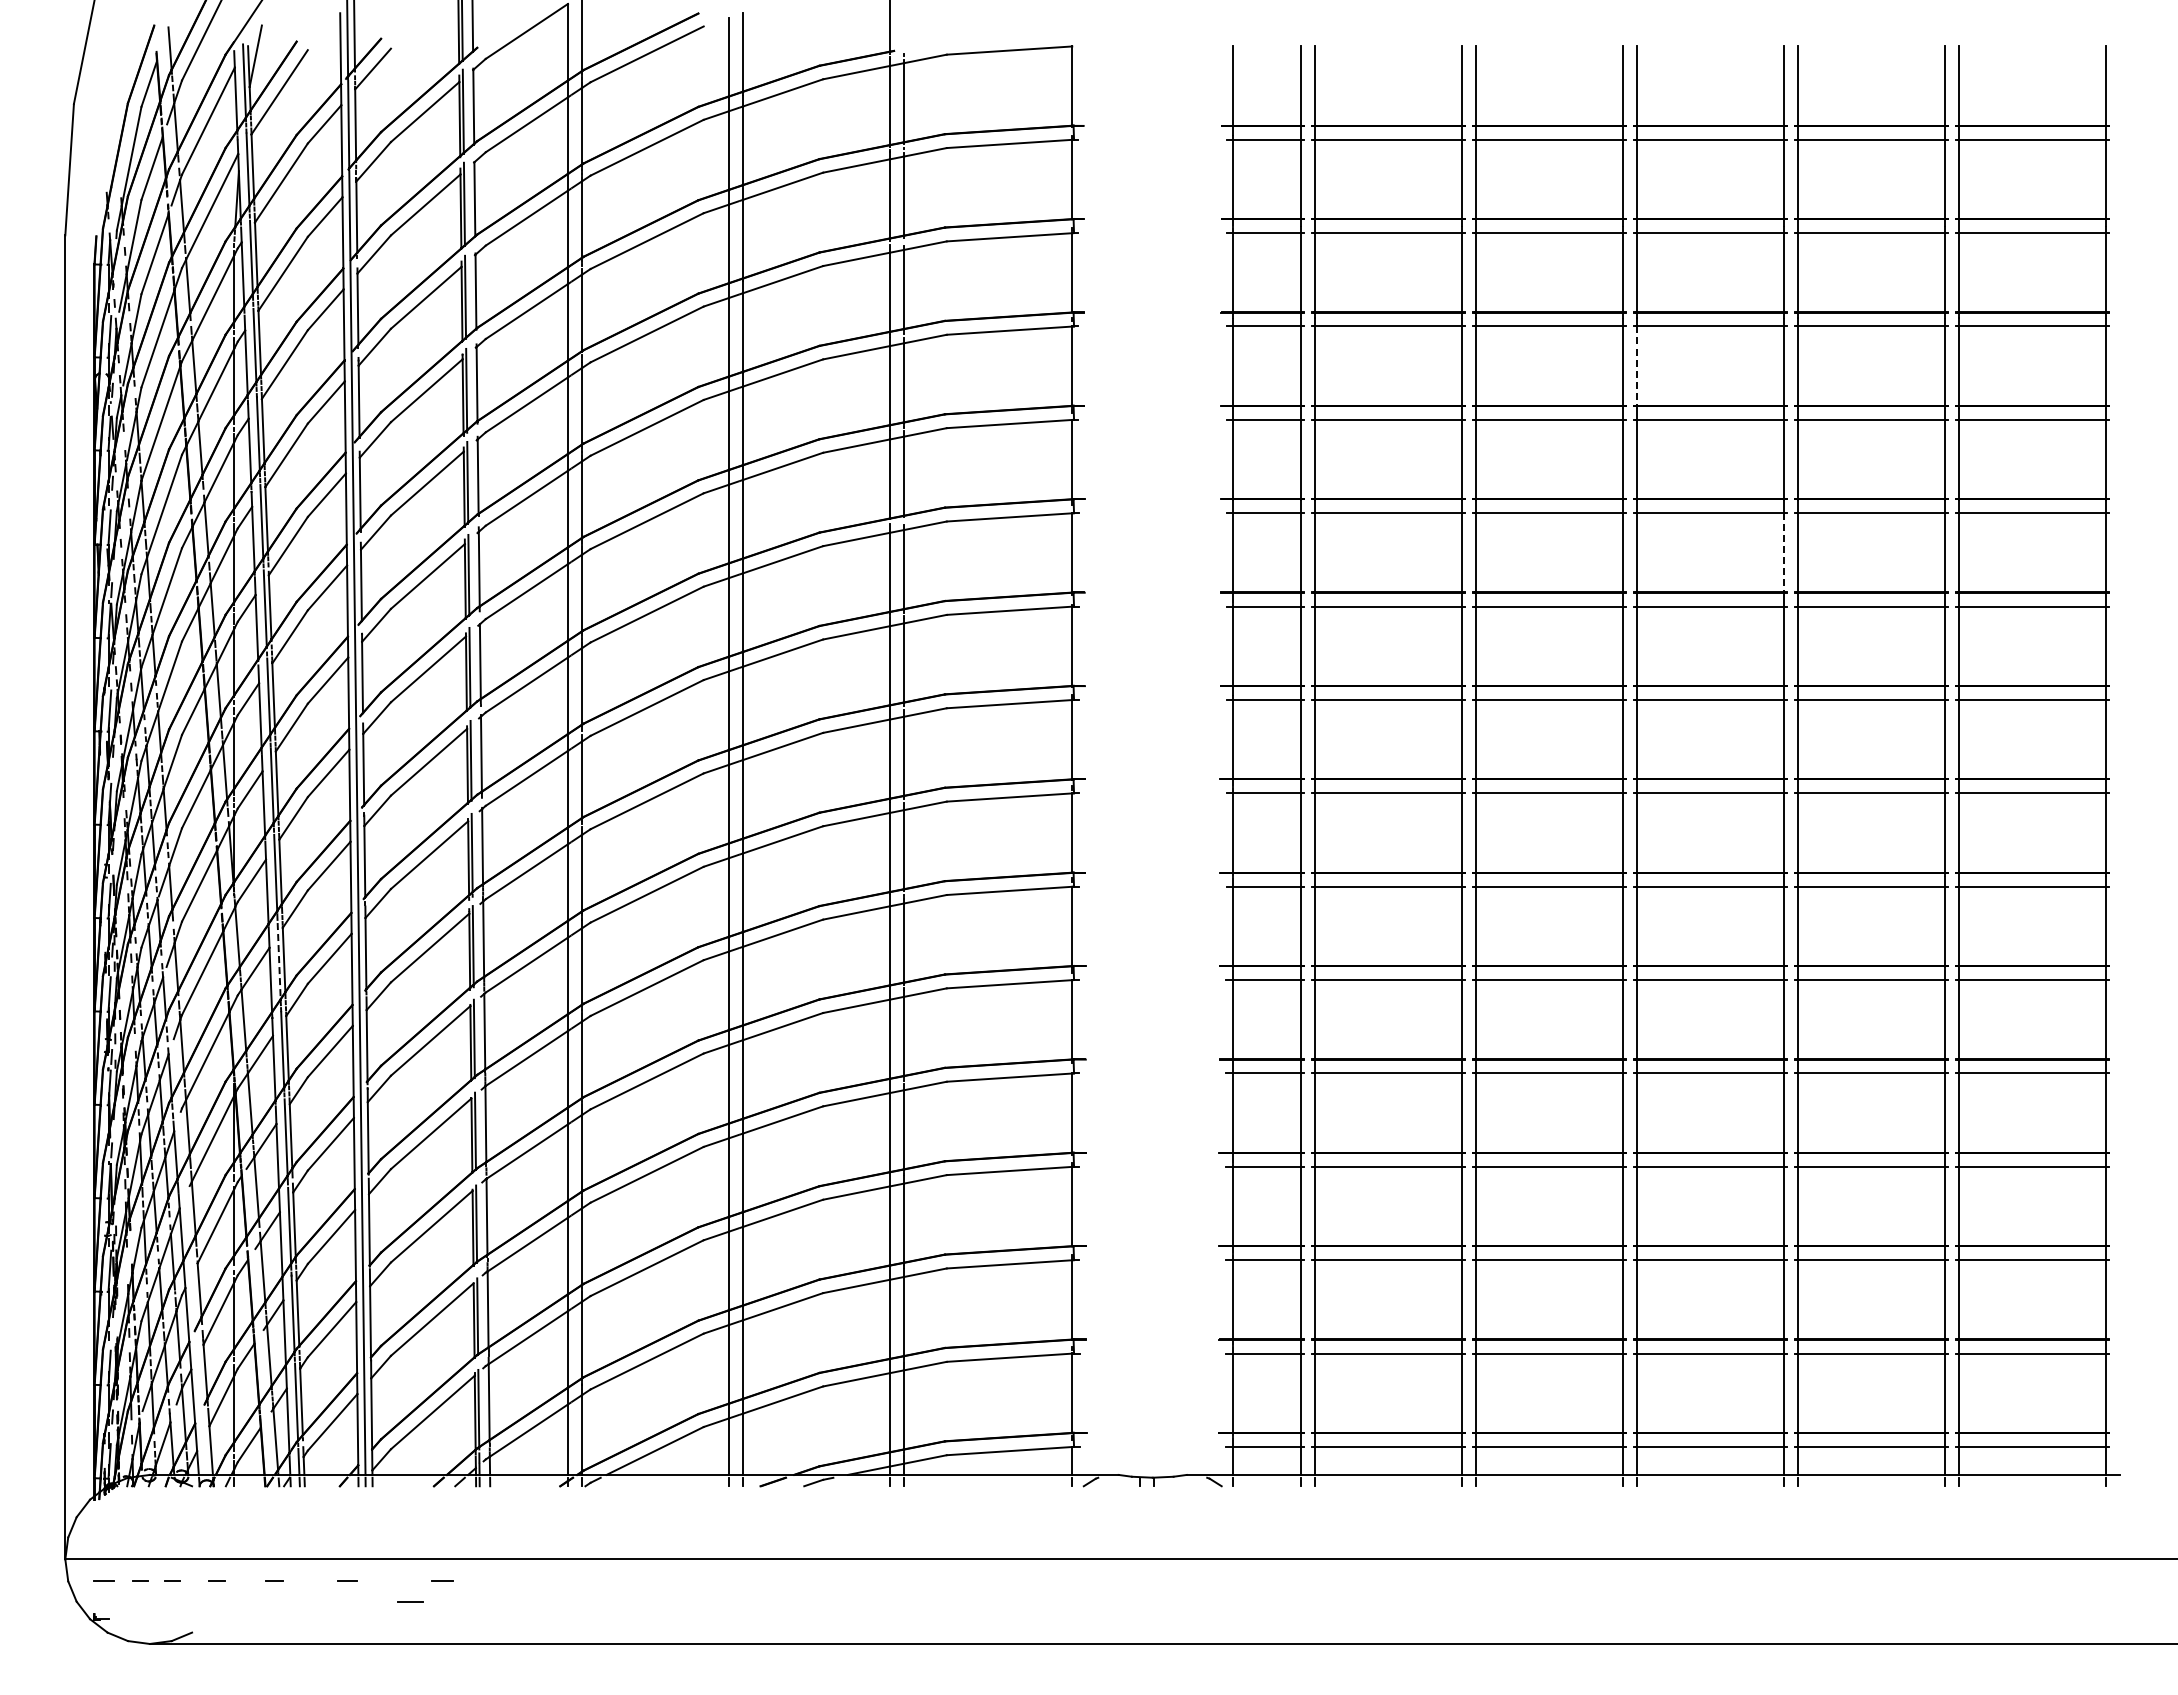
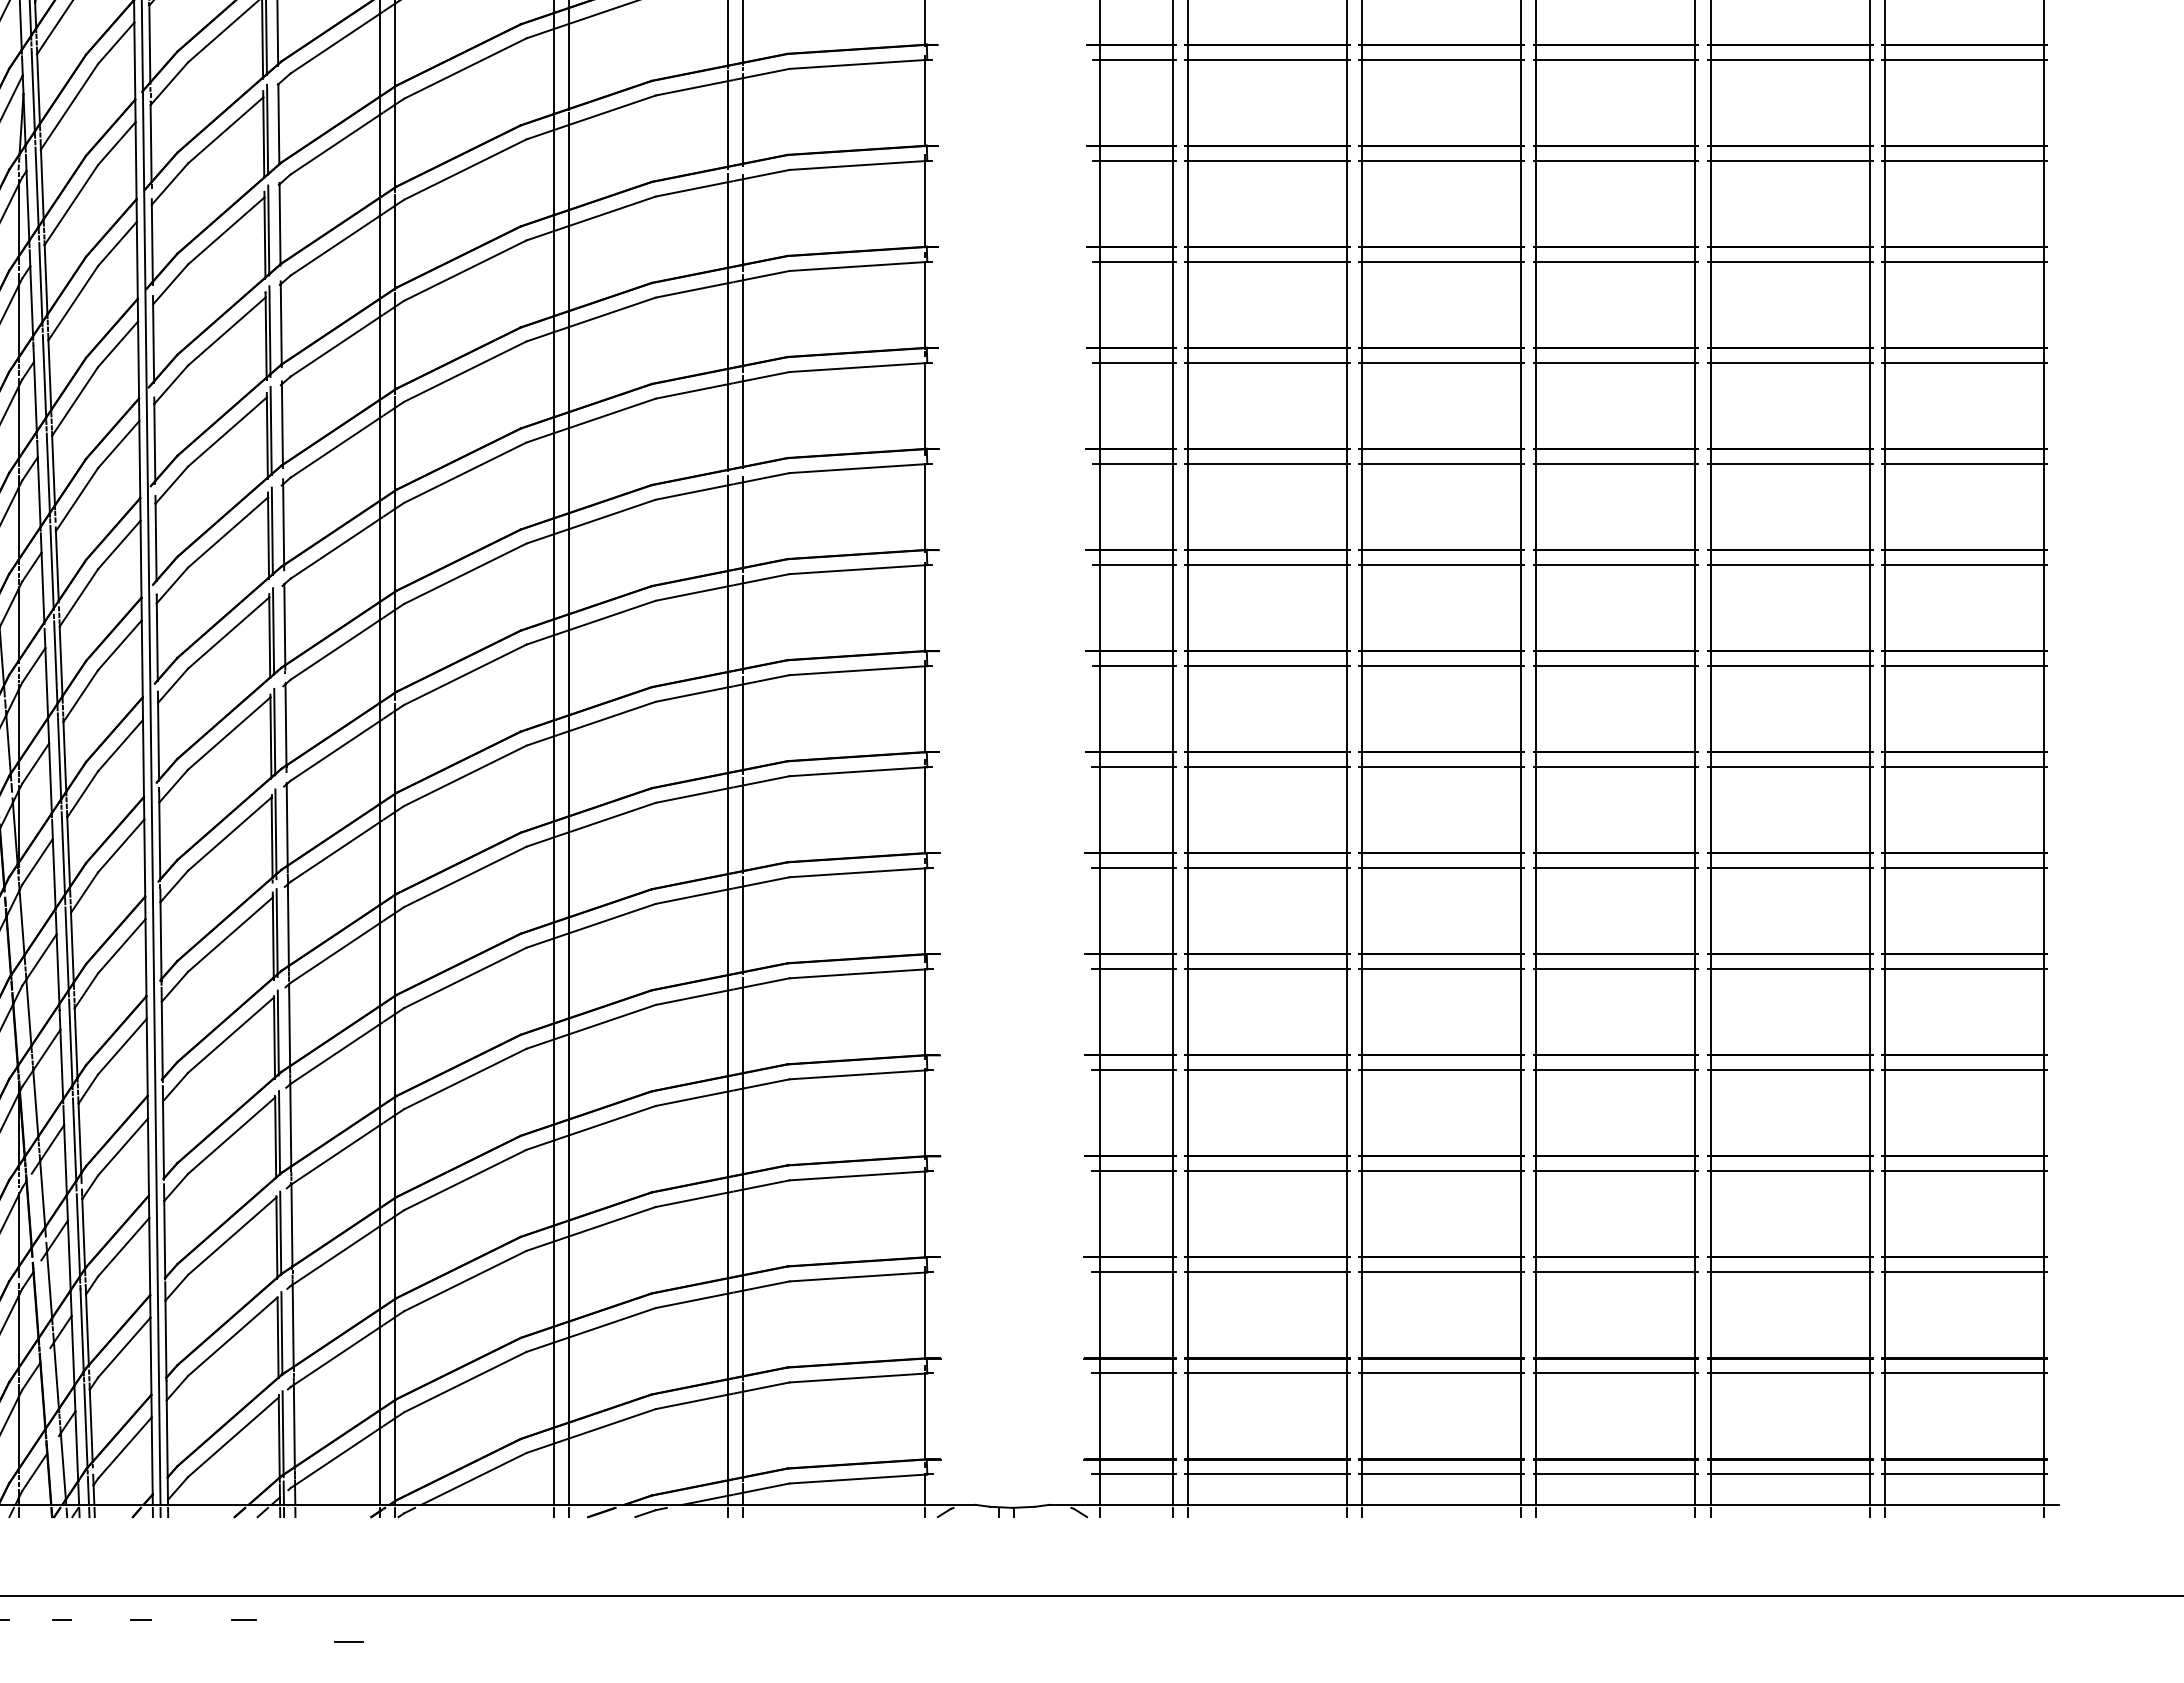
line: (1636, 366) -> (1535, 305), dashed -> solid
line: (1783, 552) -> (1695, 506), dashed -> solid
line: (279, 961) -> (67, 949), dashed -> solid
line: (410, 1601) -> (348, 1641), moved

